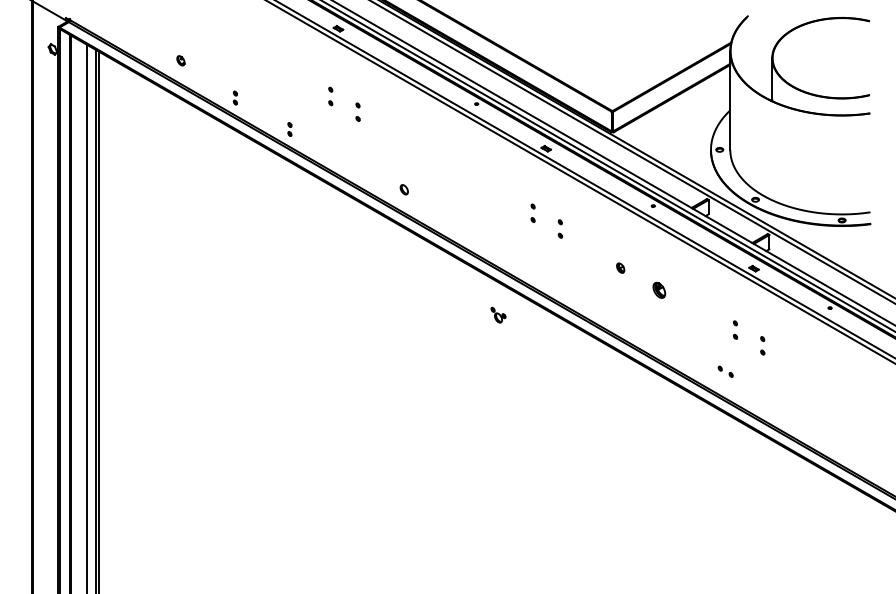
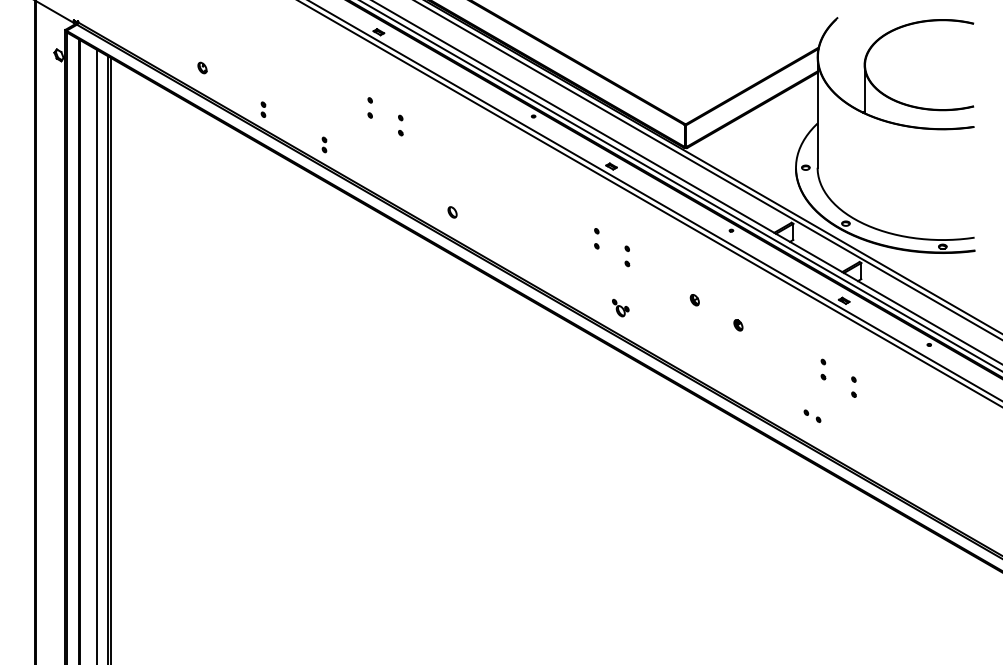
part: (659, 290) -> (738, 325), size x0.62
part: (498, 314) -> (620, 307), moved

